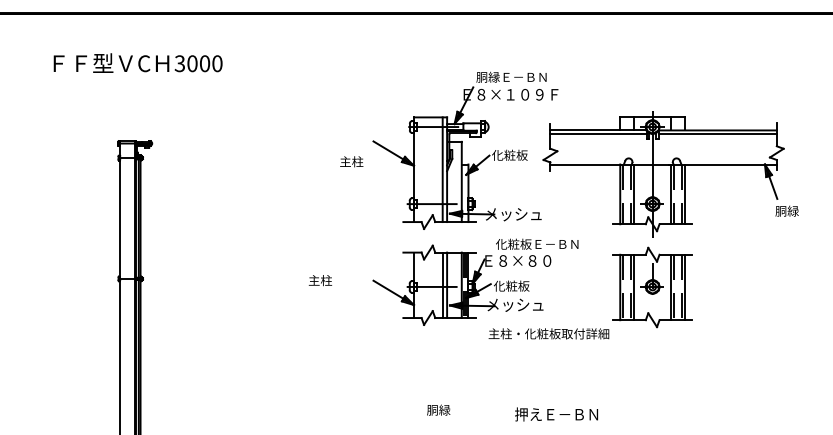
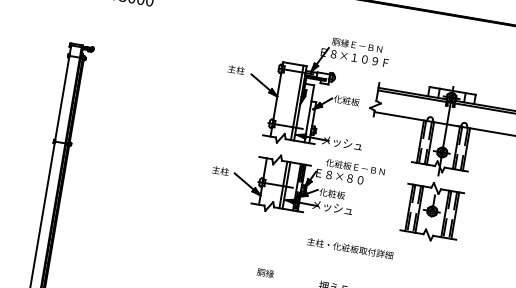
text: (351, 161) -> (236, 69), moved
text: (320, 280) -> (220, 170), moved
text: (548, 333) -> (349, 248), moved
text: (446, 410) -> (271, 274), 胴緑 -> 胴縁

